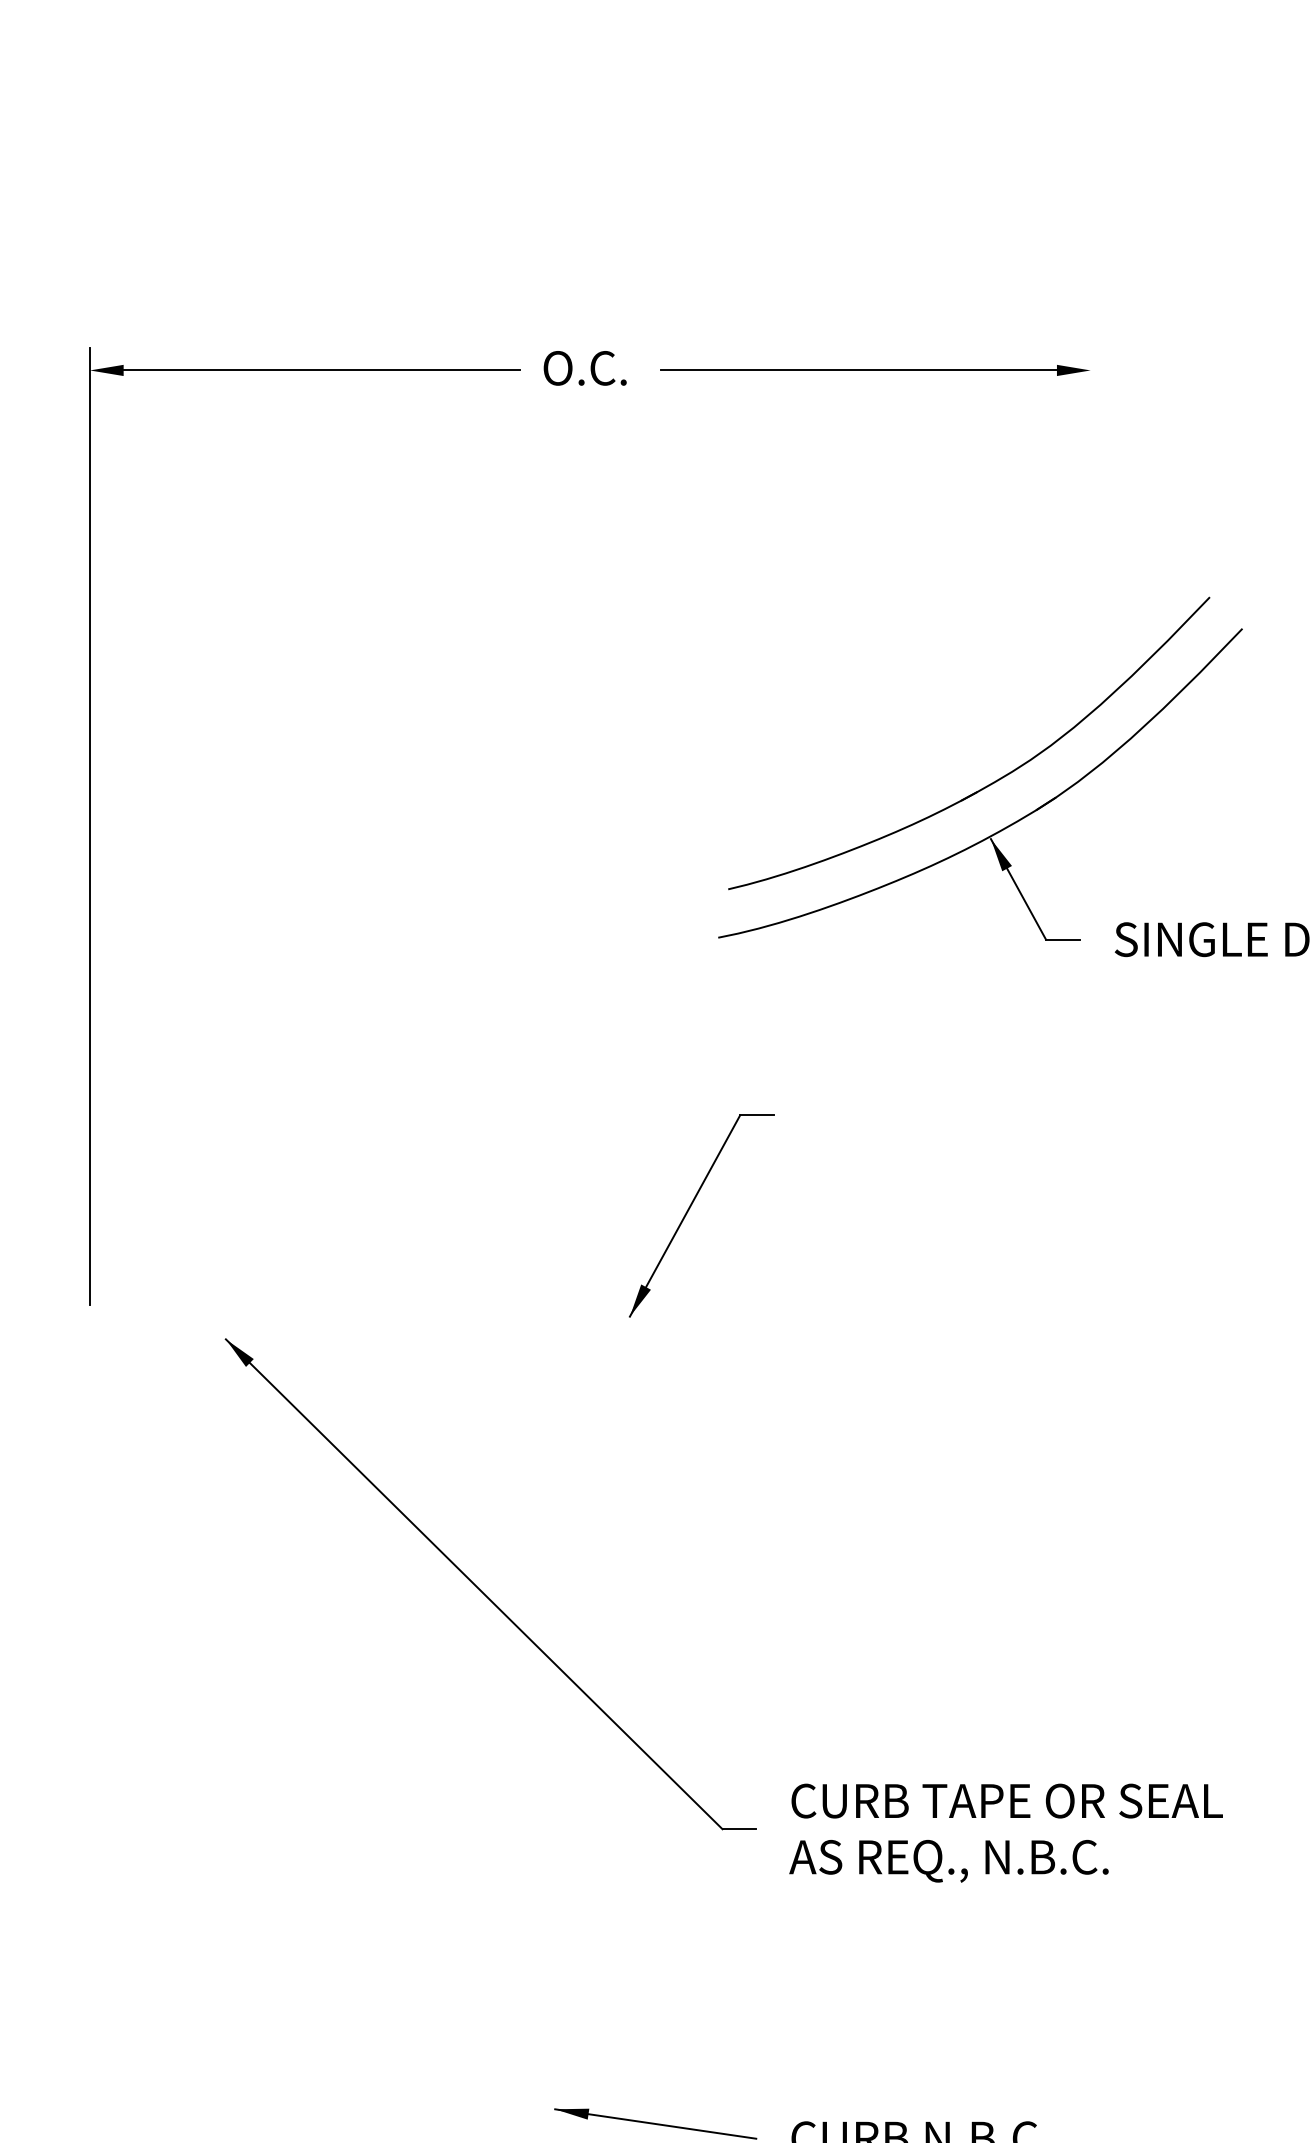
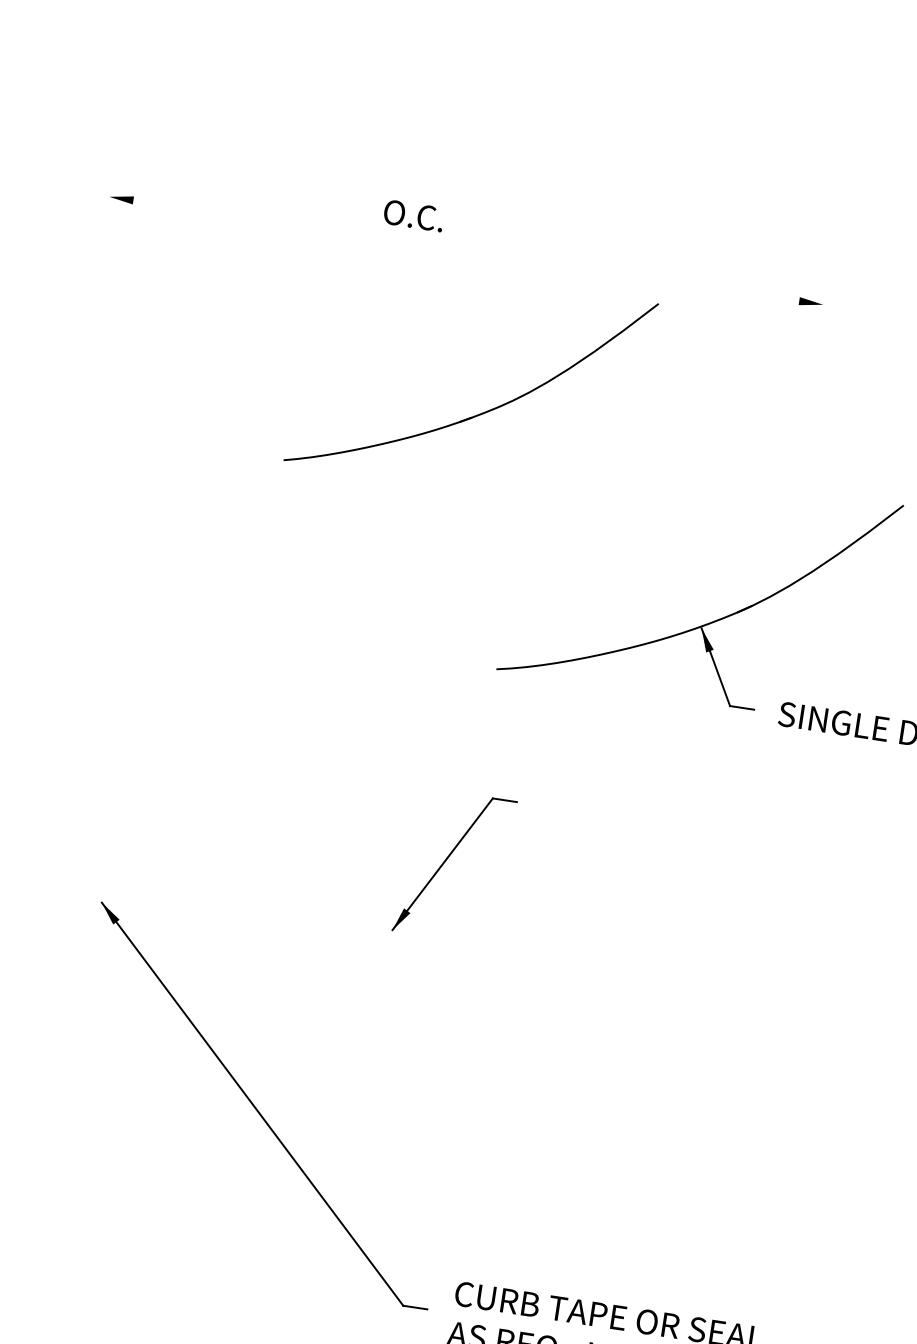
text: (584, 368) -> (413, 215), moved
line: (321, 370) -> (274, 221), removed
line: (858, 370) -> (657, 279), removed
part: (993, 781) -> (484, 411), moved
line: (89, 826) -> (59, 522), removed

